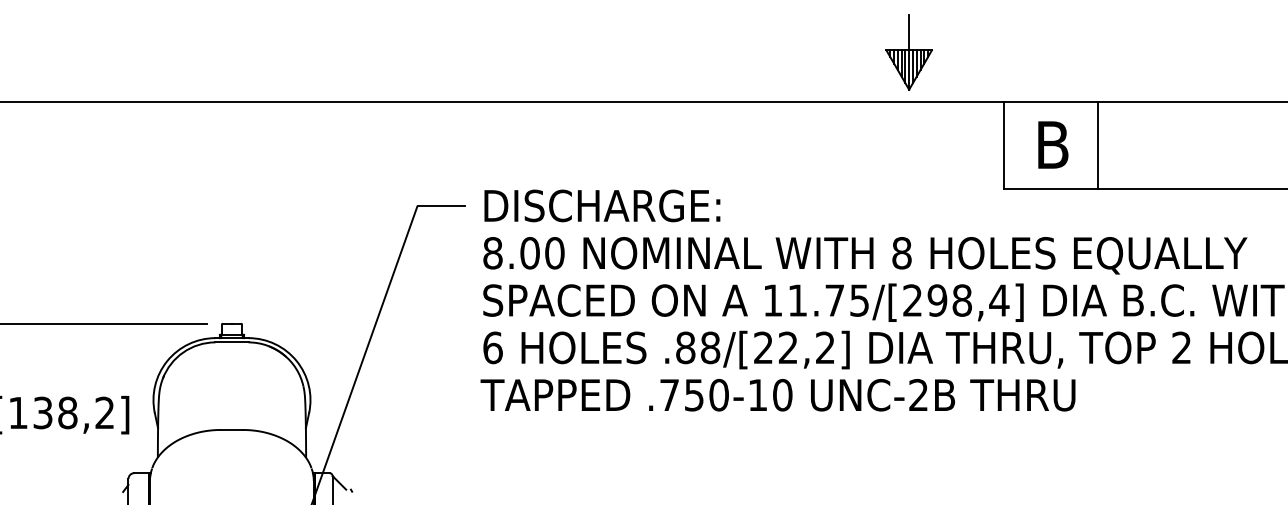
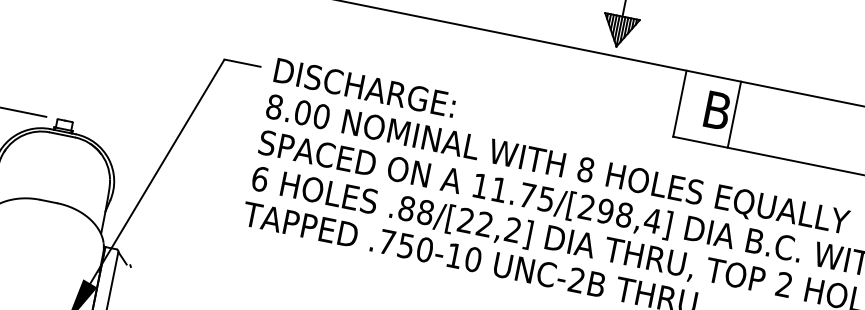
line: (1098, 145) -> (734, 114), moved

